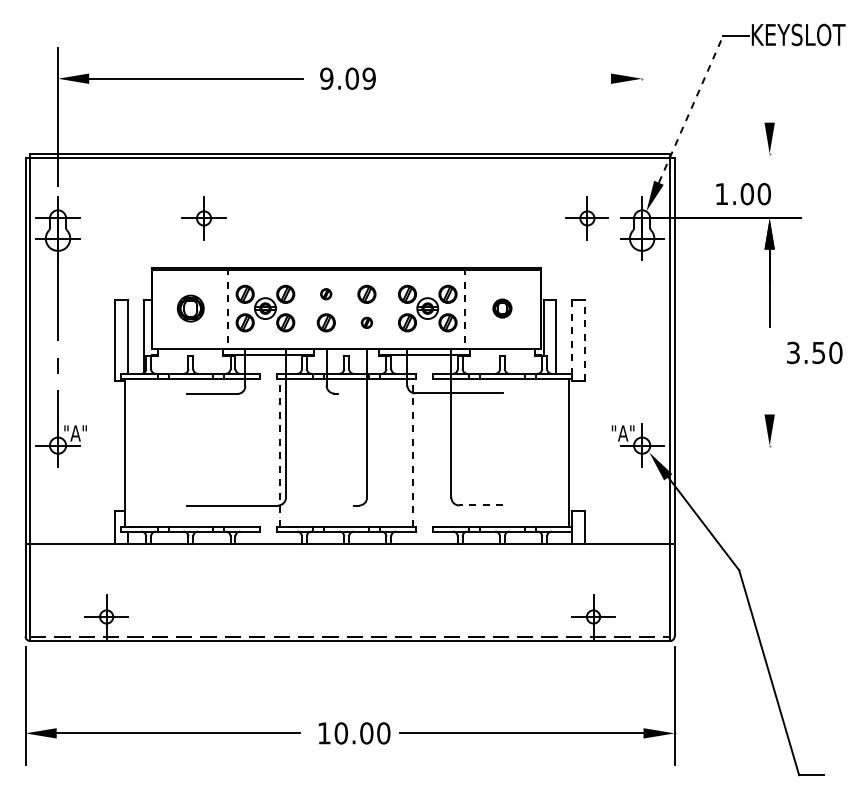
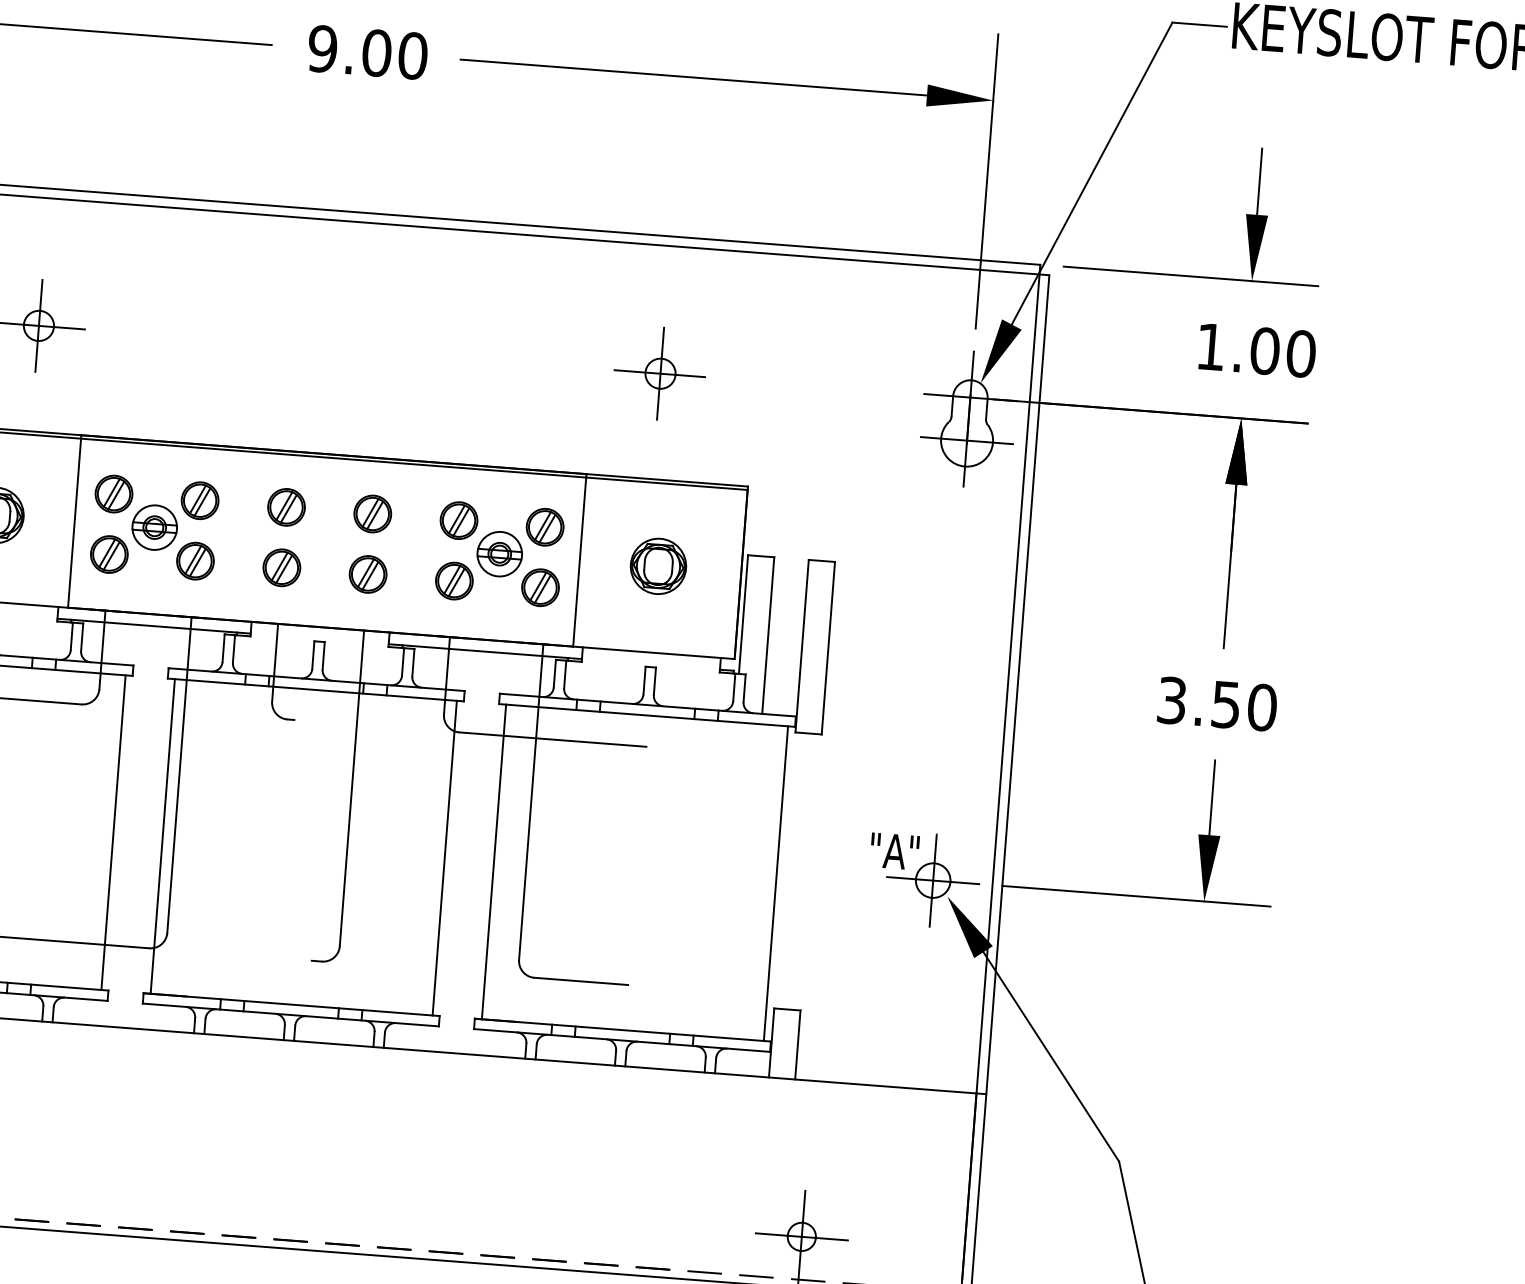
text: (368, 78) -> (411, 55), 9.09 -> 9.00
line: (501, 78) -> (694, 77), added
line: (769, 106) -> (1259, 180), added
line: (691, 108) -> (1093, 171), dashed -> solid
line: (642, 116) -> (987, 180), added
line: (740, 153) -> (1190, 275), added
text: (743, 194) -> (1256, 351), moved
part: (586, 218) -> (658, 373), moved
part: (325, 293) -> (284, 505), size x1.67
line: (227, 308) -> (74, 521), dashed -> solid
line: (465, 308) -> (580, 560), dashed -> solid
part: (502, 308) -> (658, 566), size x1.43
part: (366, 322) -> (367, 573), size x1.67
line: (572, 340) -> (802, 645), dashed -> solid
line: (584, 340) -> (827, 647), dashed -> solid
text: (814, 352) -> (1216, 703), moved
line: (769, 396) -> (1211, 796), added
line: (737, 445) -> (1135, 895), added
line: (257, 452) -> (114, 832), added
line: (280, 452) -> (163, 835), dashed -> solid
line: (412, 452) -> (443, 857), dashed -> solid
line: (436, 452) -> (494, 861), added
line: (480, 505) -> (579, 981), dashed -> solid

